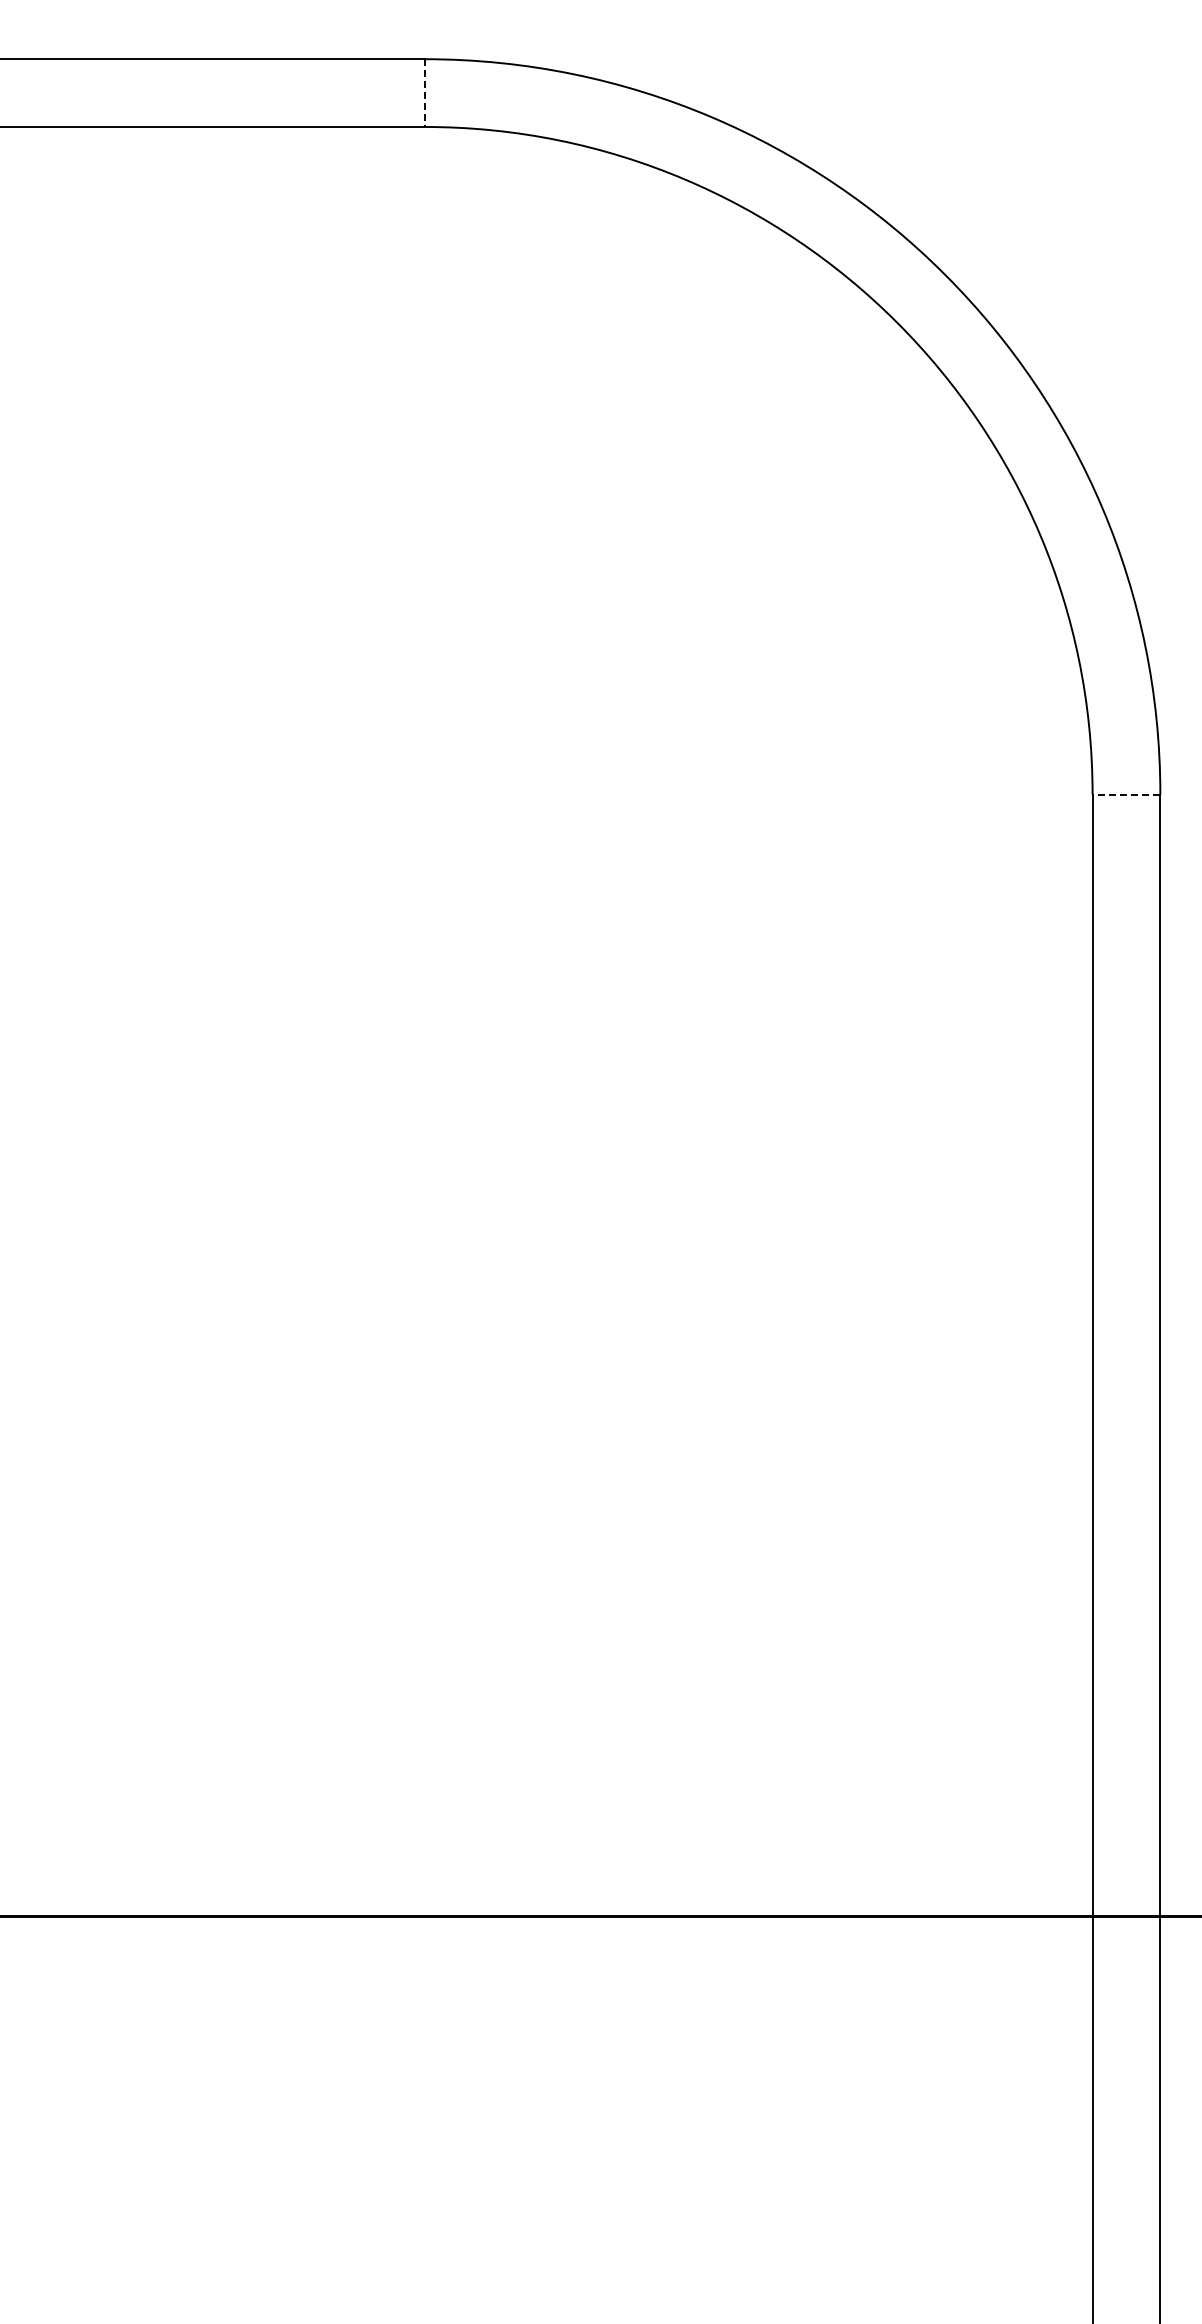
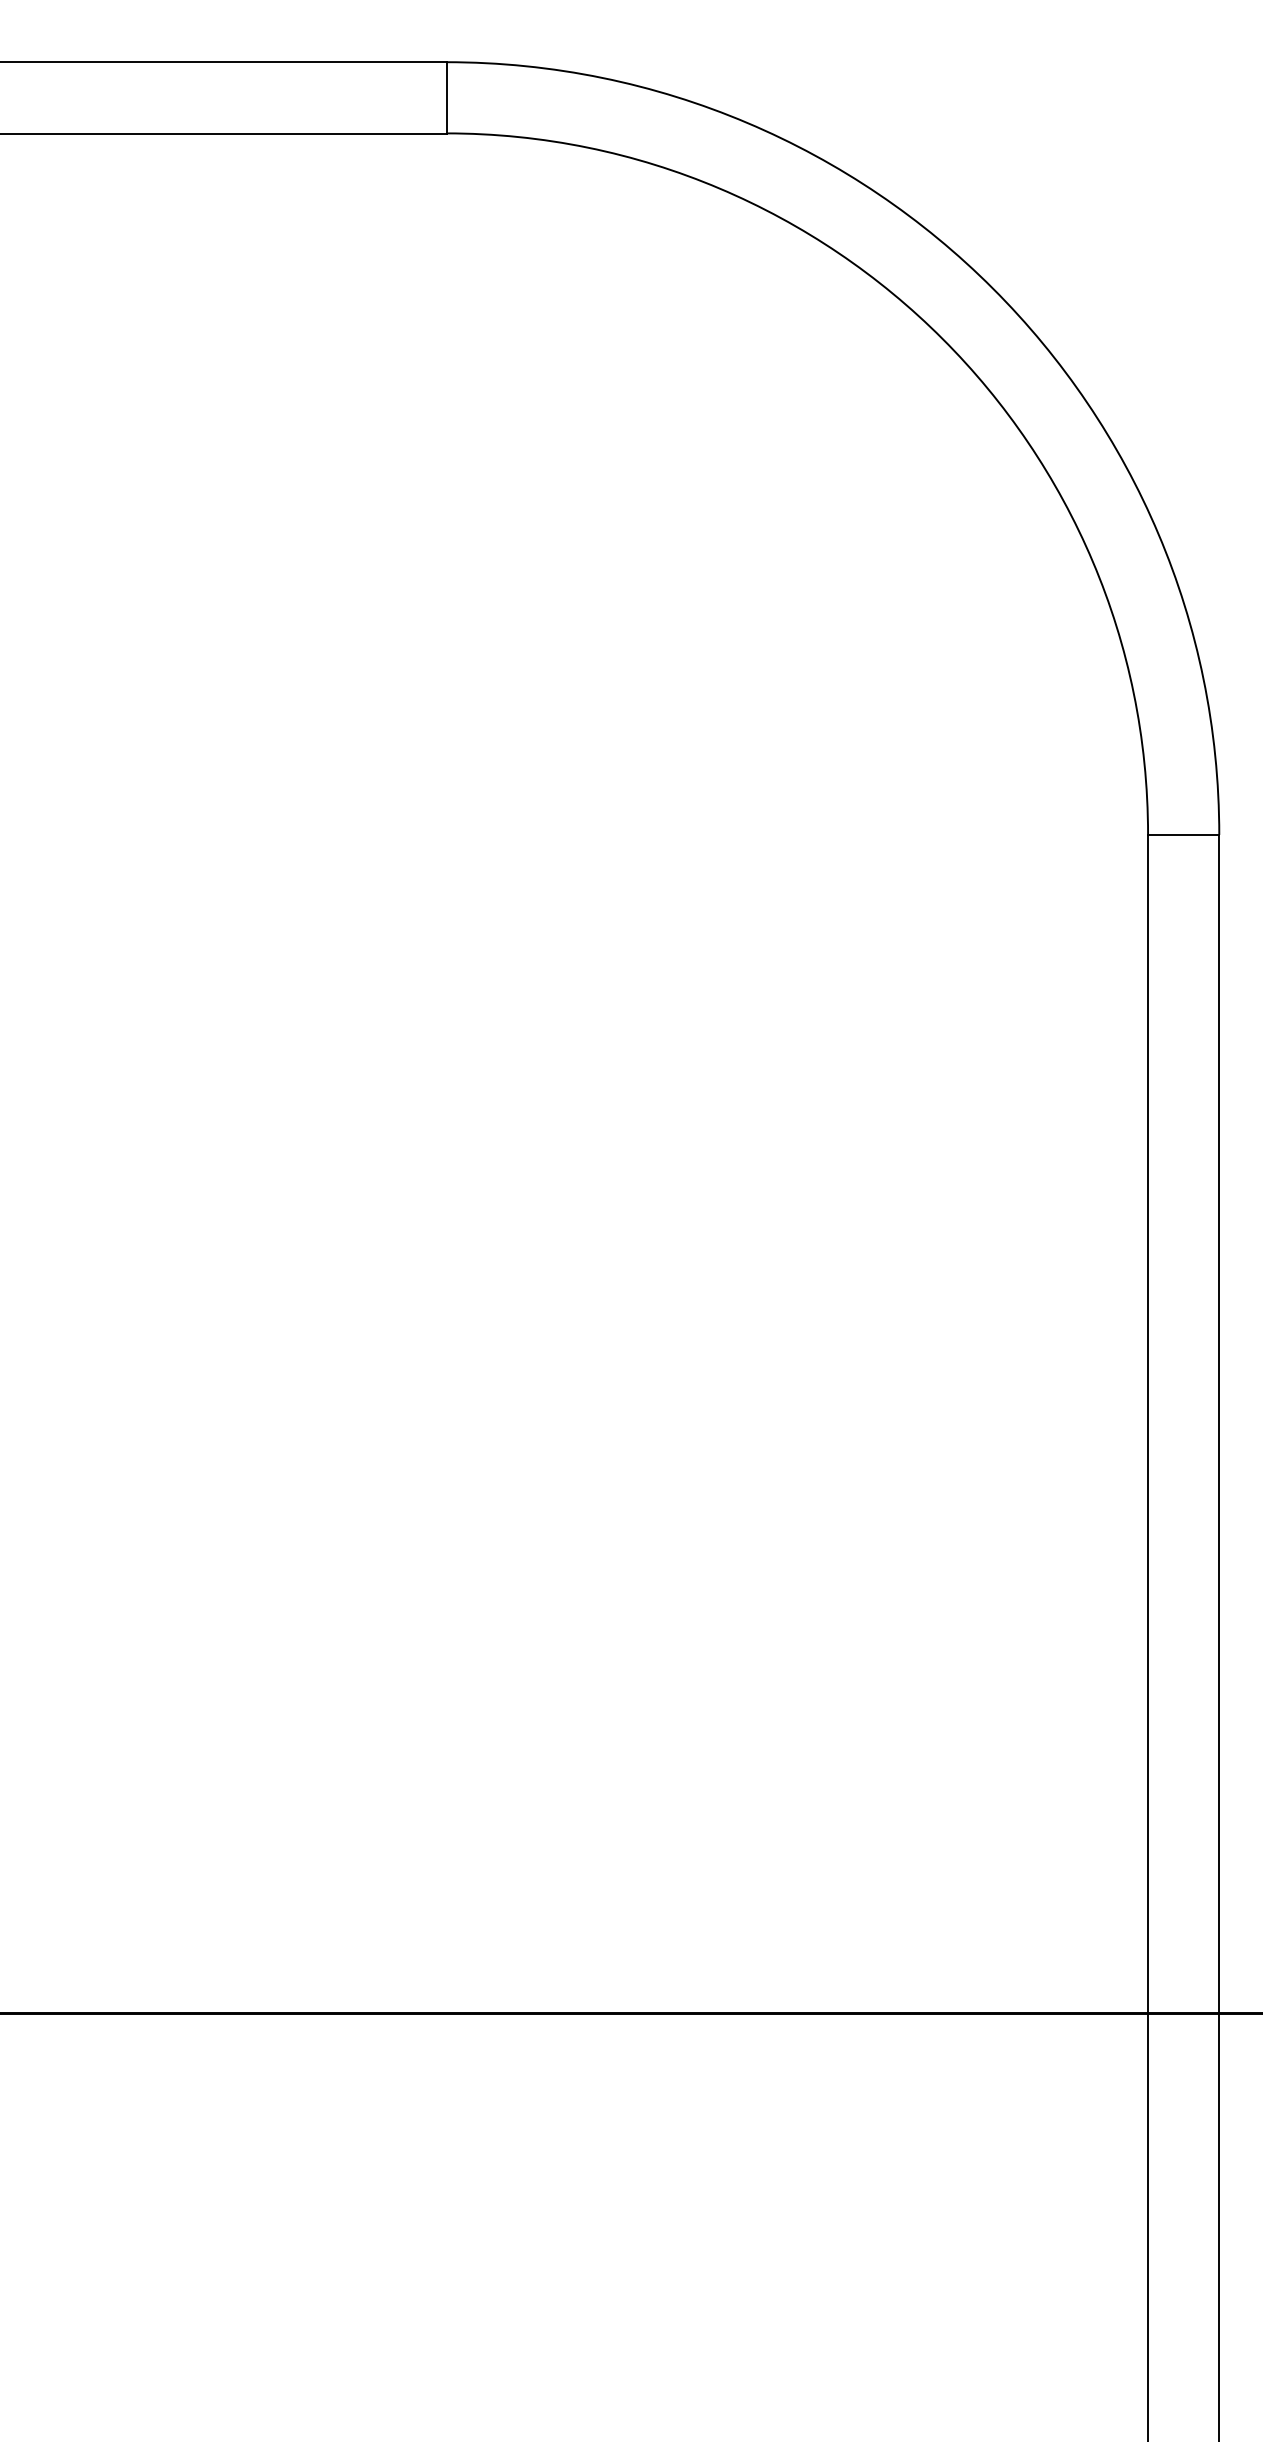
line: (424, 93) -> (446, 98), dashed -> solid
line: (1126, 794) -> (1183, 834), dashed -> solid

